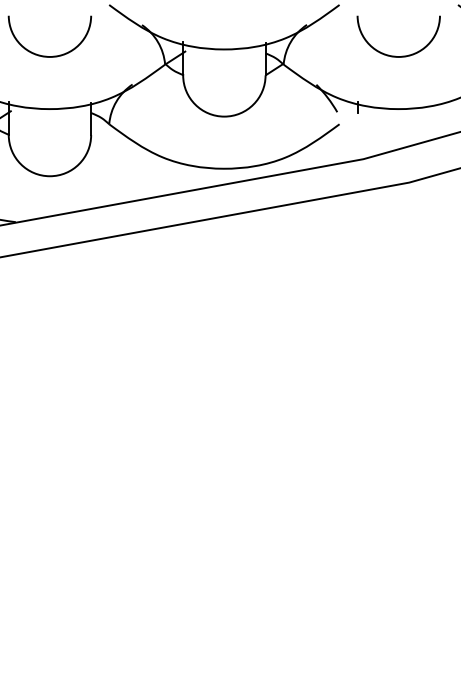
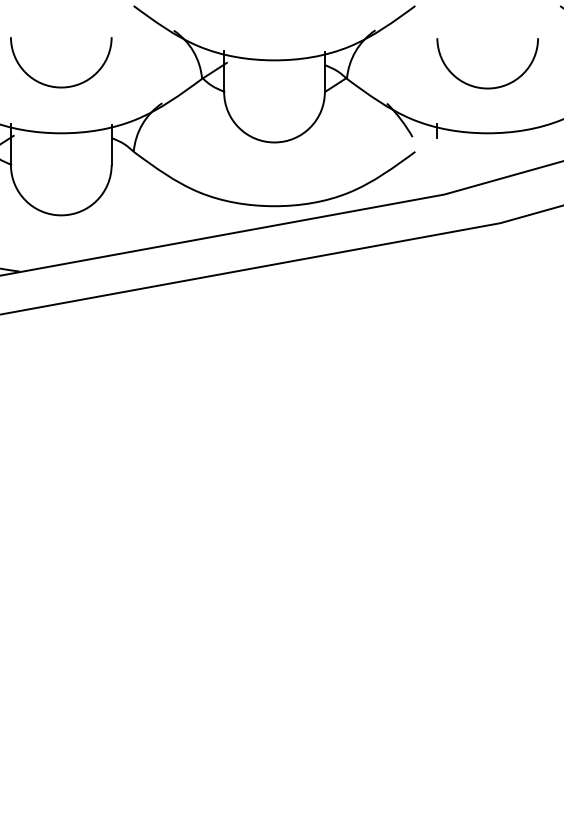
arc: (50, 56) -> (61, 86), moved
arc: (398, 56) -> (487, 87), moved

